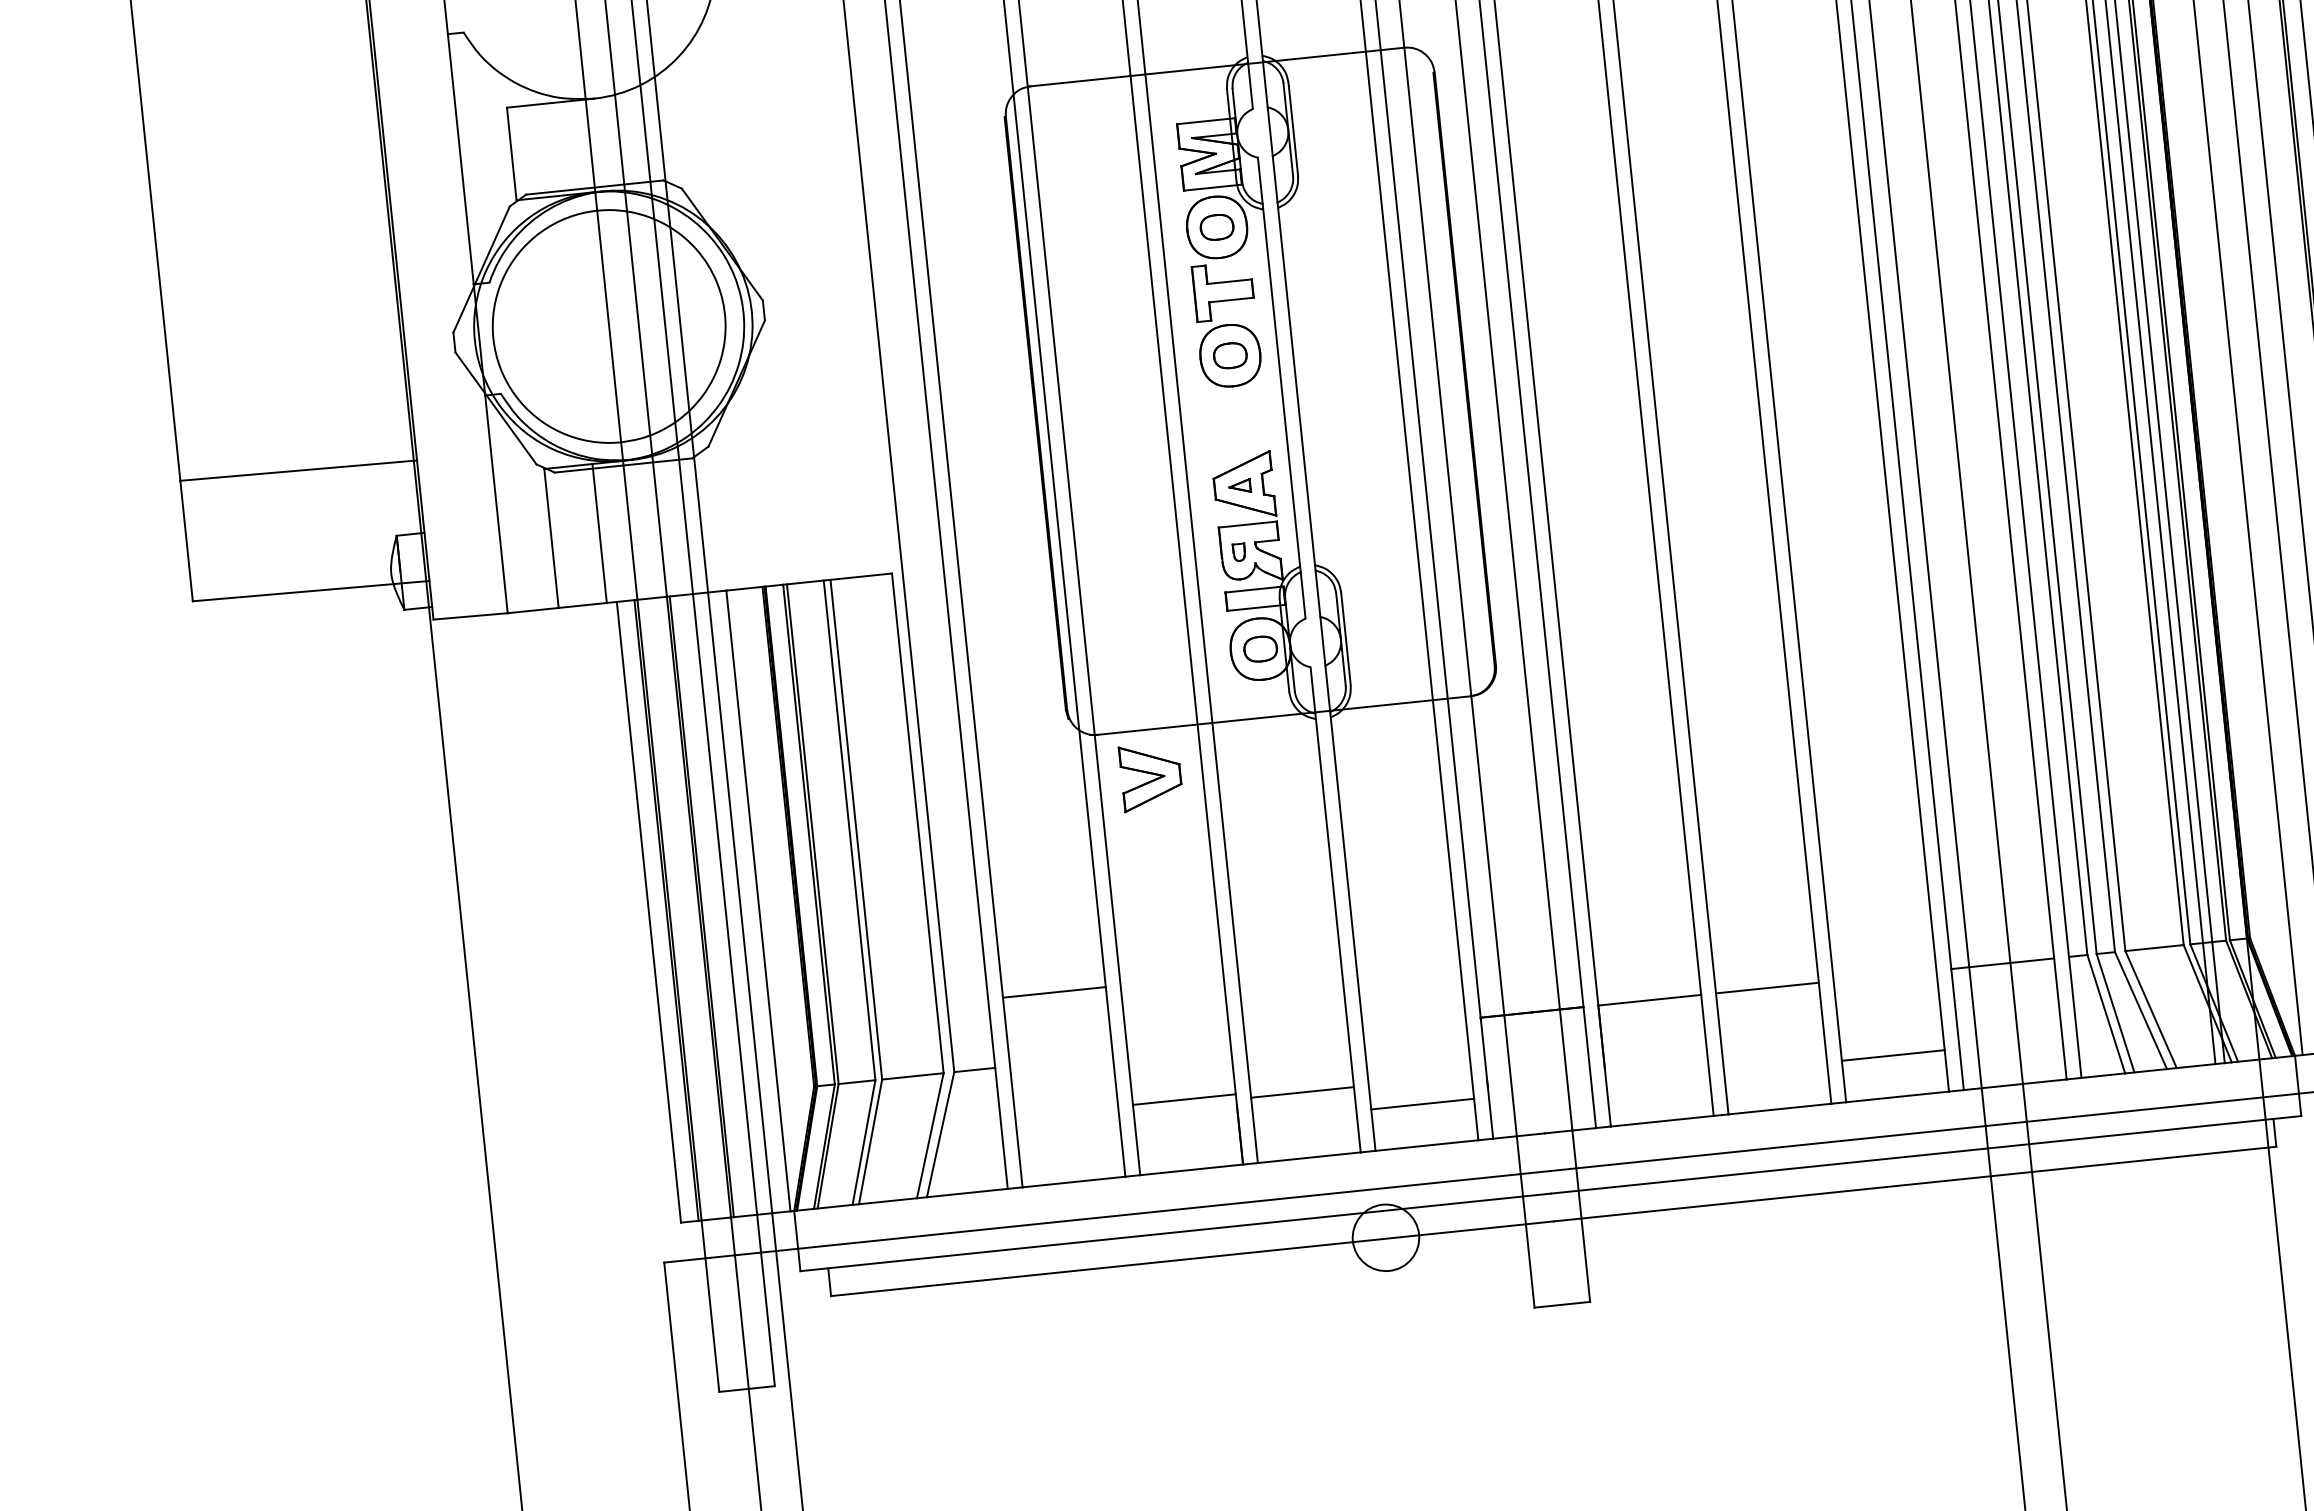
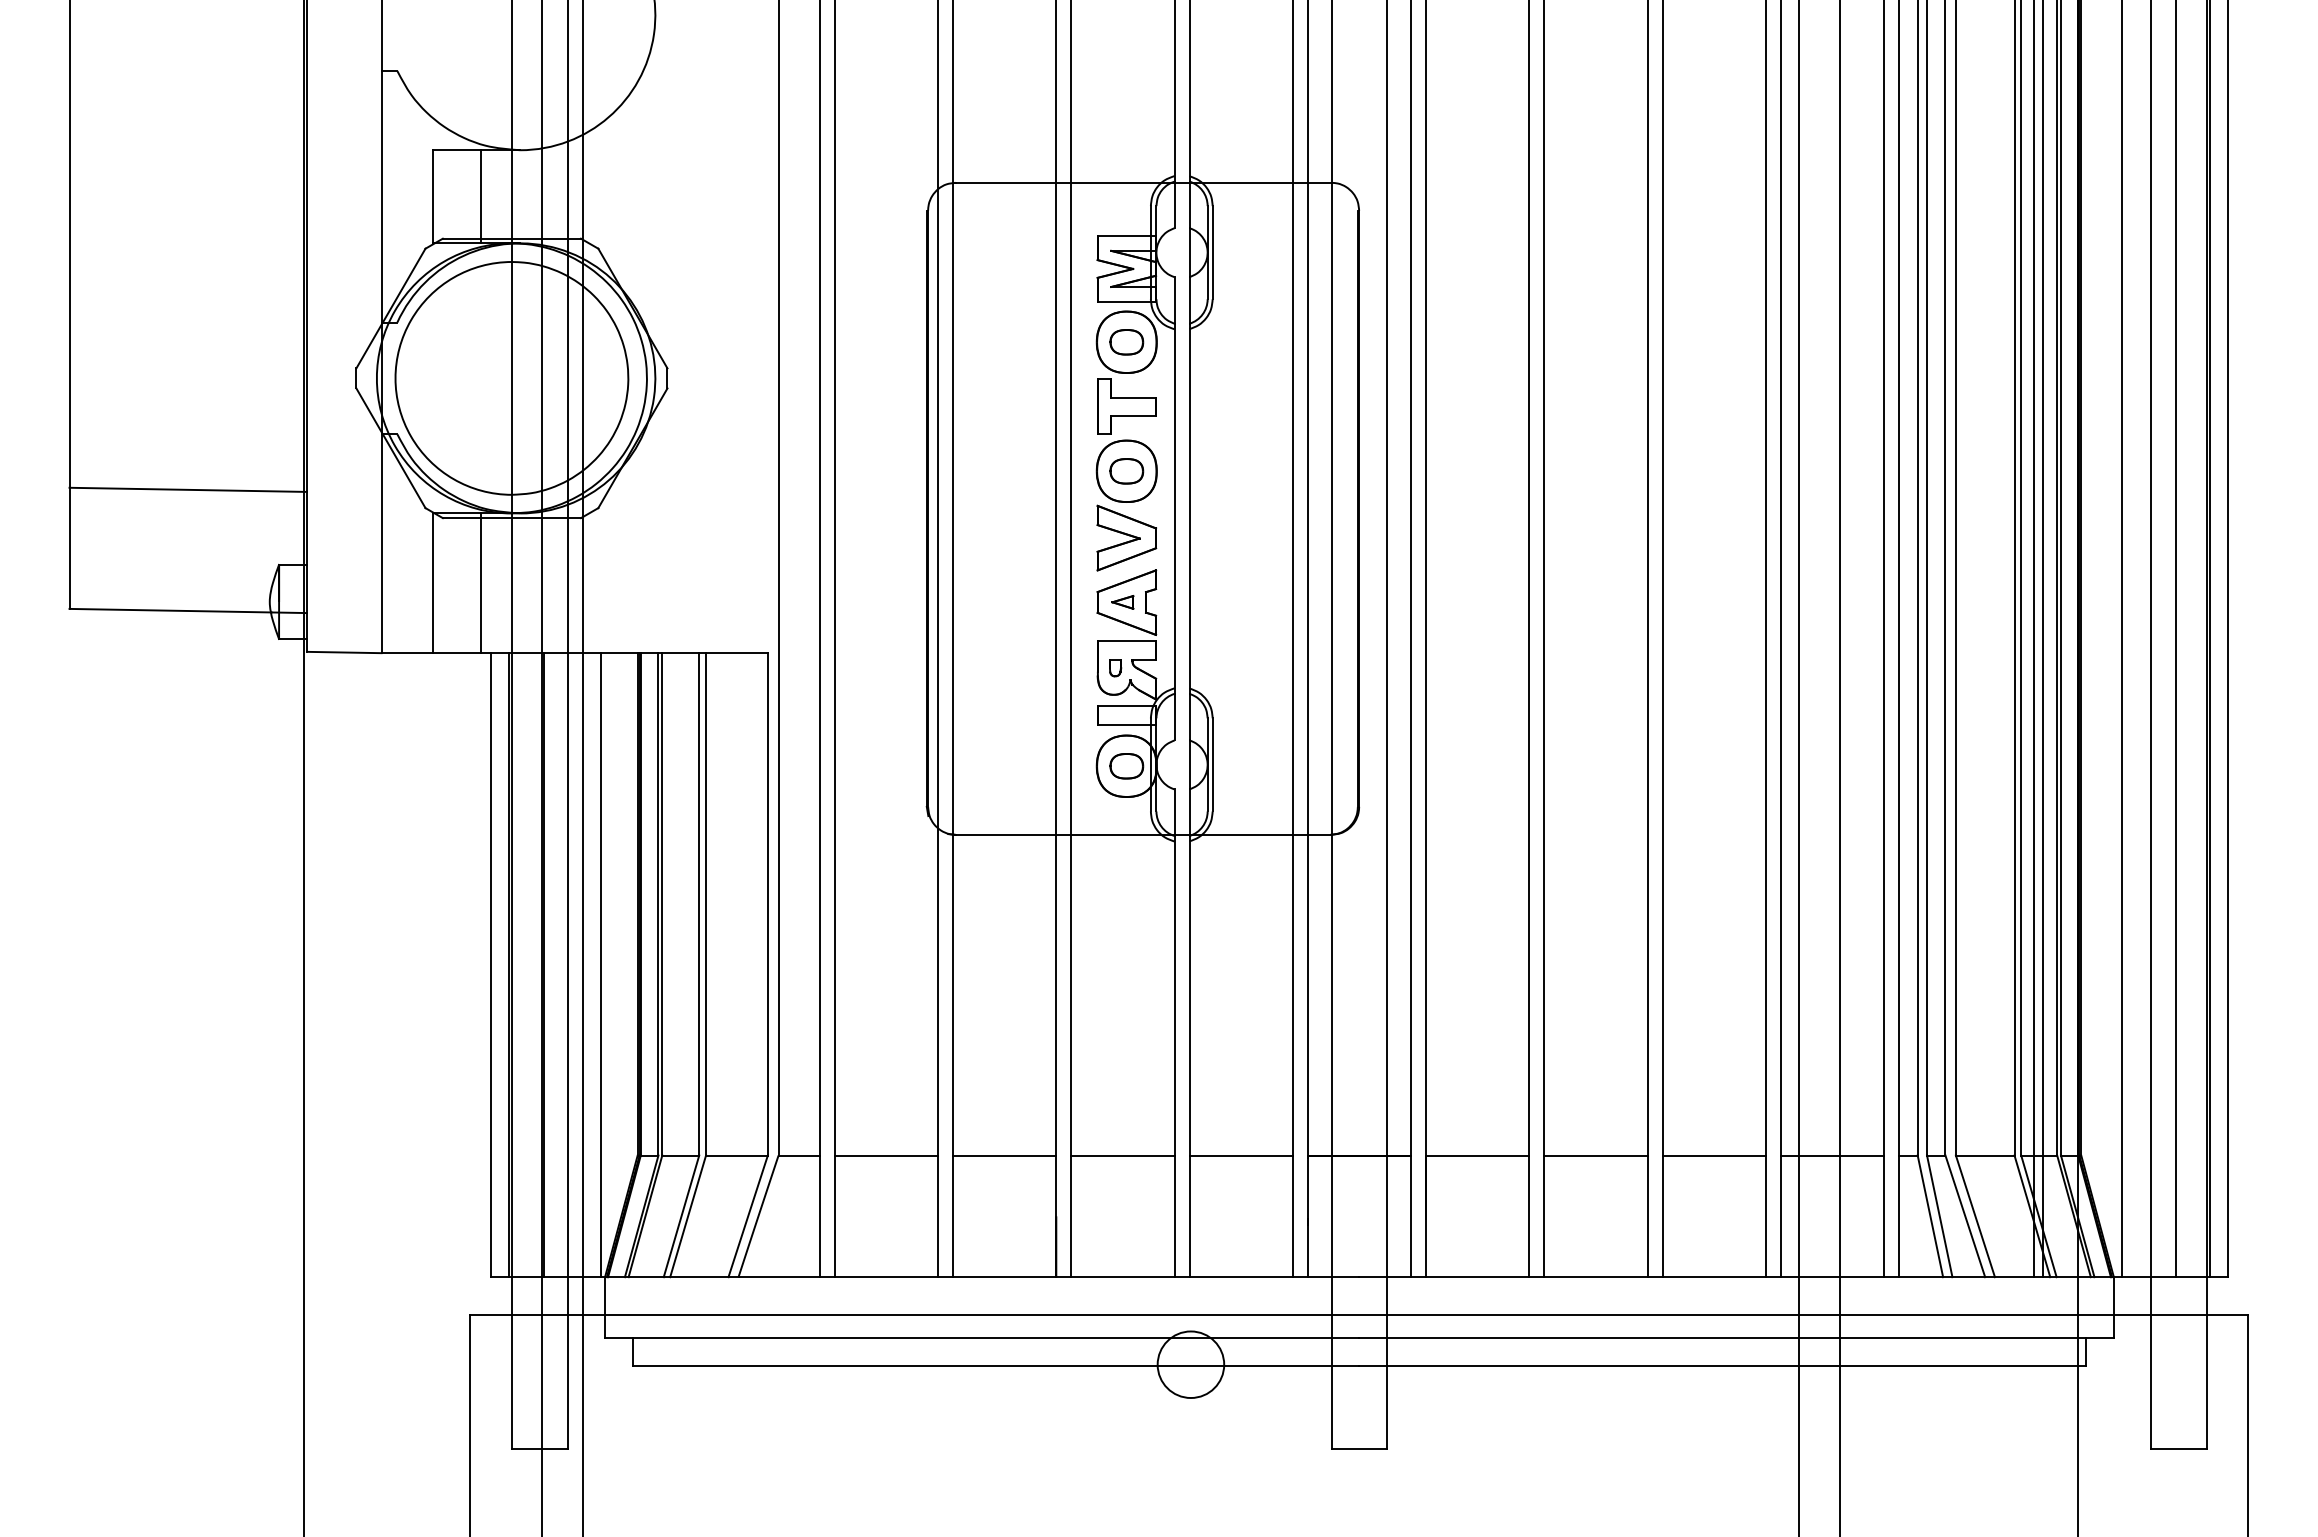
line: (560, 148) -> (481, 196), added
part: (1150, 776) -> (1126, 537), moved
line: (1054, 992) -> (886, 1155), moved
line: (1893, 1055) -> (1714, 1155), moved
line: (1302, 1092) -> (1122, 1155), moved
line: (1184, 1099) -> (1004, 1155), moved
line: (1421, 1104) -> (1240, 1155), moved

